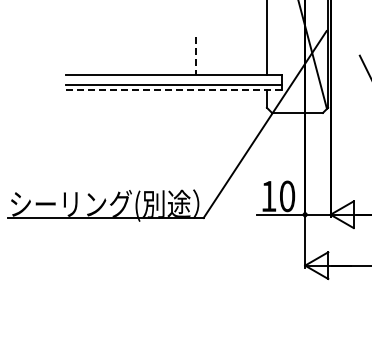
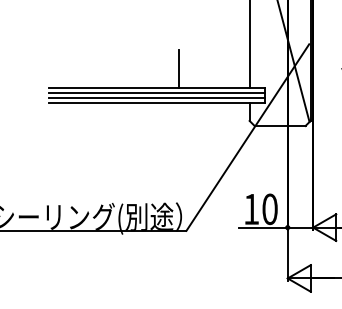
line: (195, 56) -> (178, 69), dashed -> solid
line: (173, 79) -> (156, 92), added
line: (173, 90) -> (156, 103), dashed -> solid

